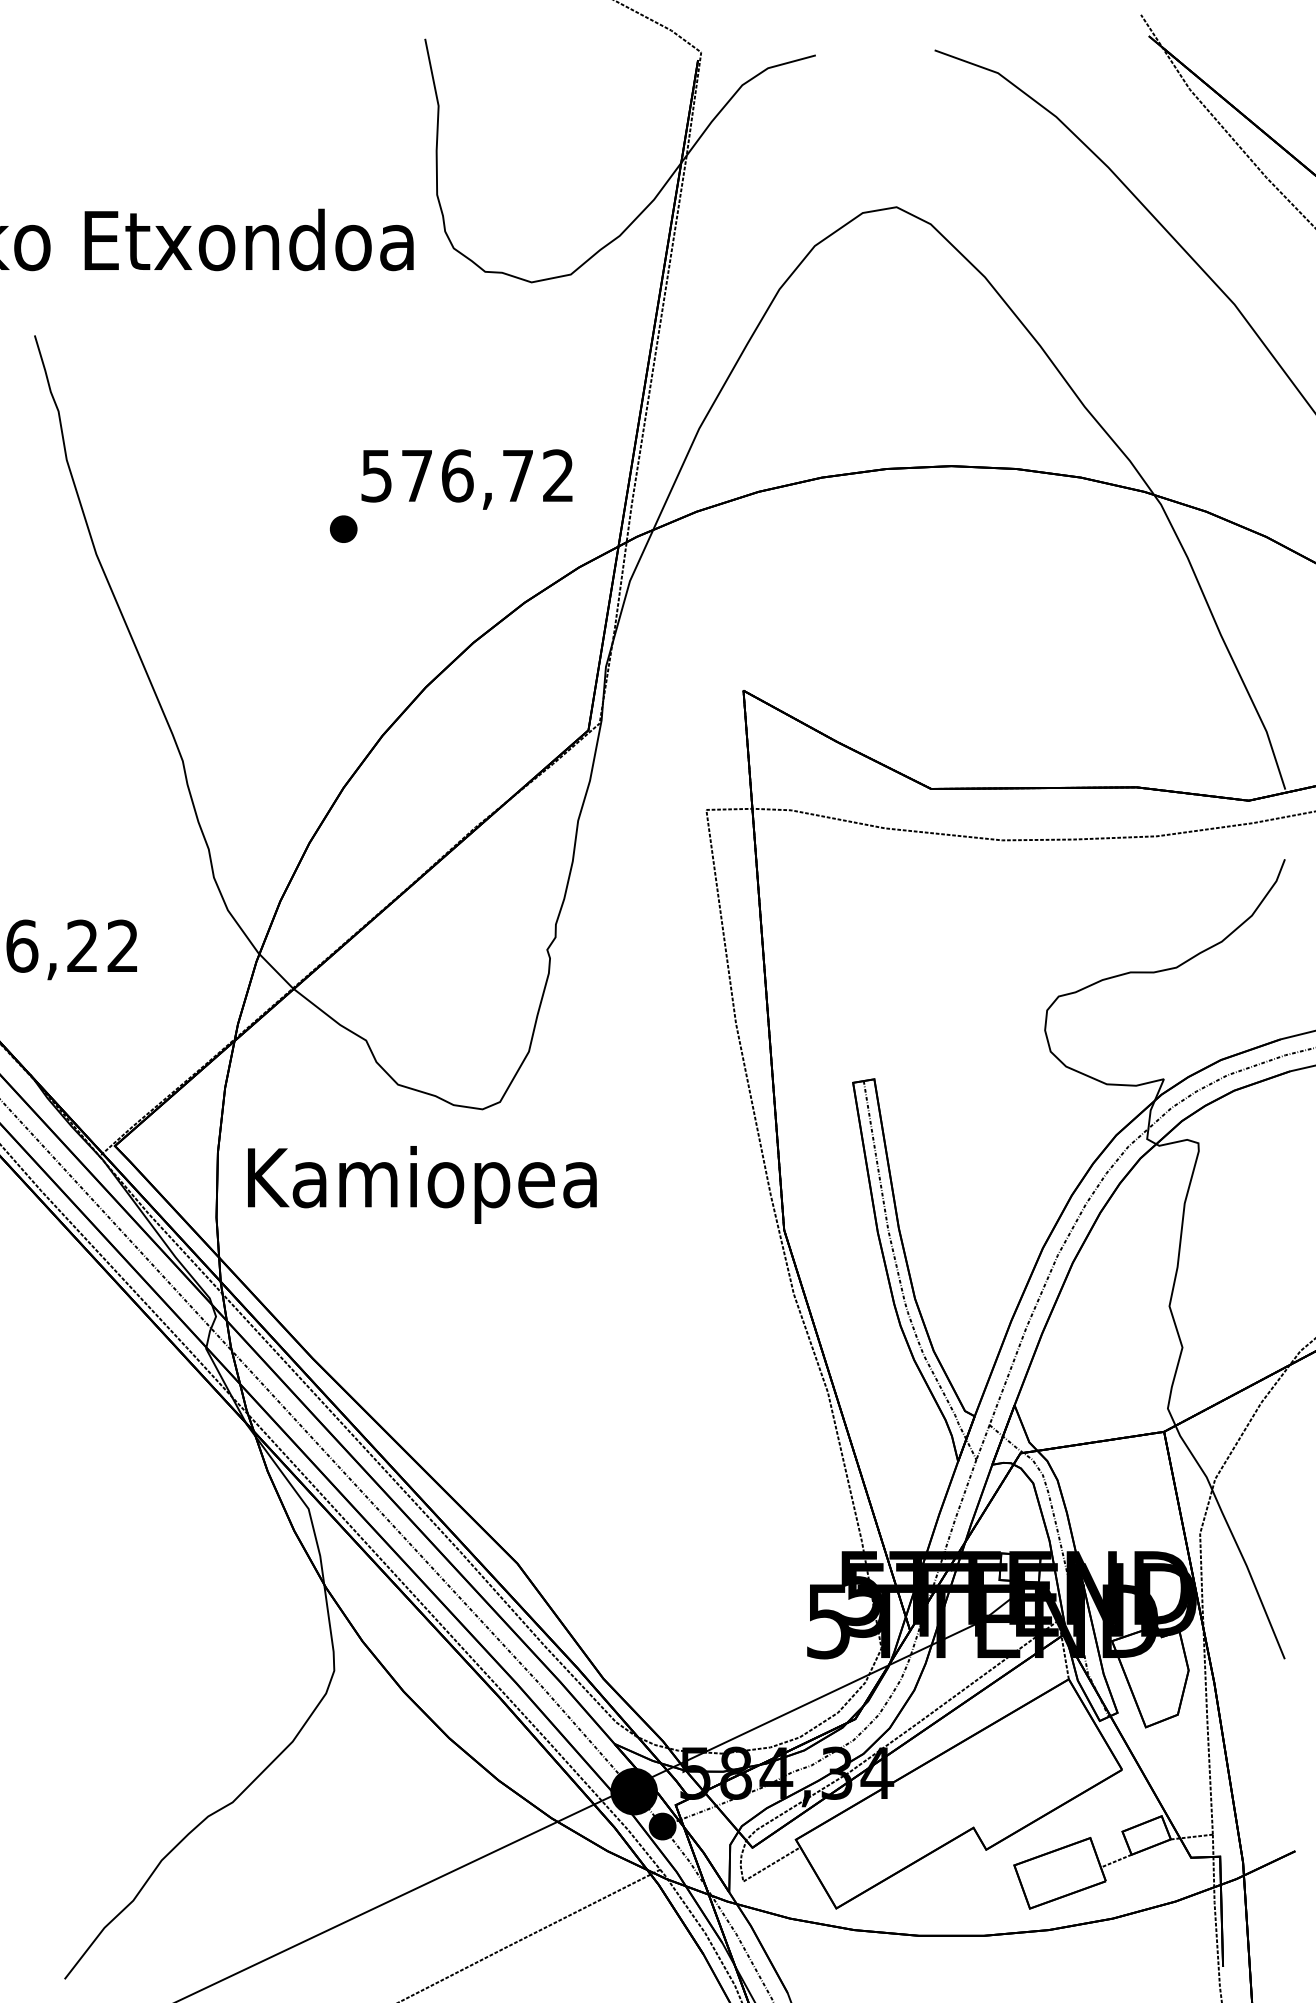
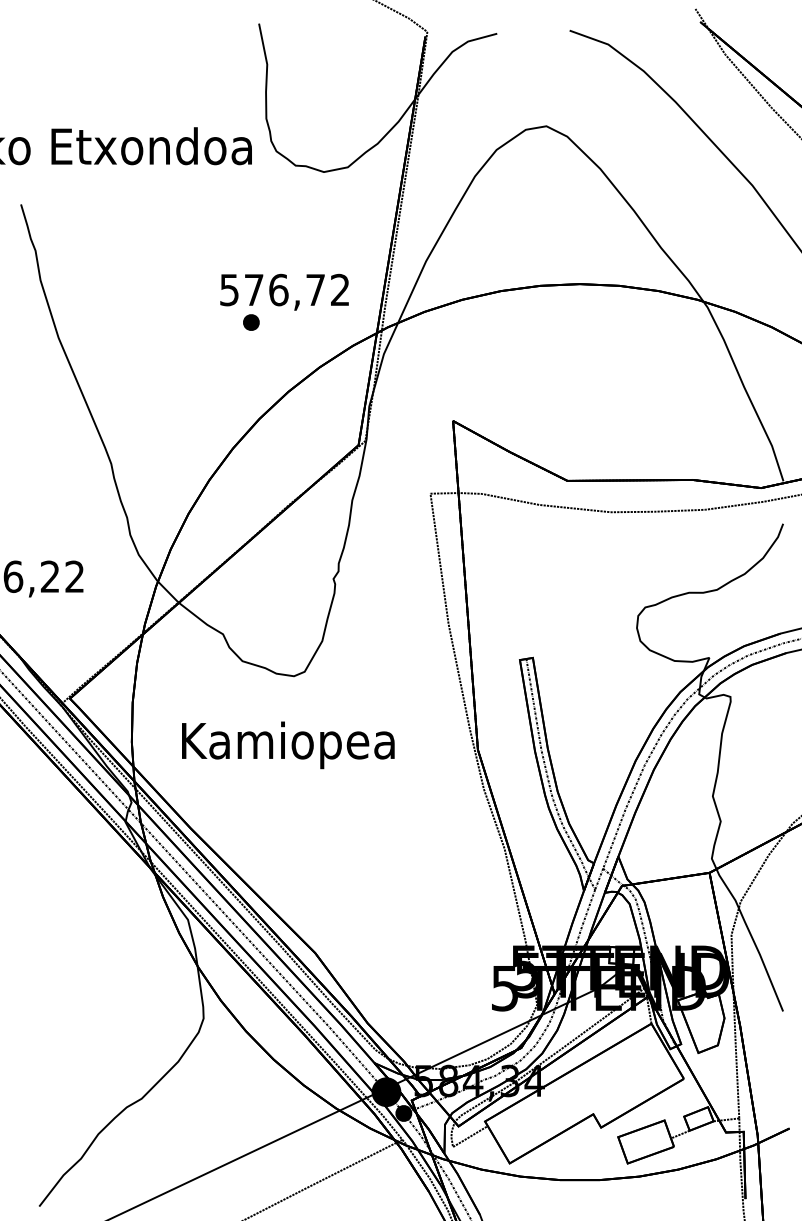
part: (343, 529) -> (251, 322), moved
text: (422, 1185) -> (288, 745), moved

